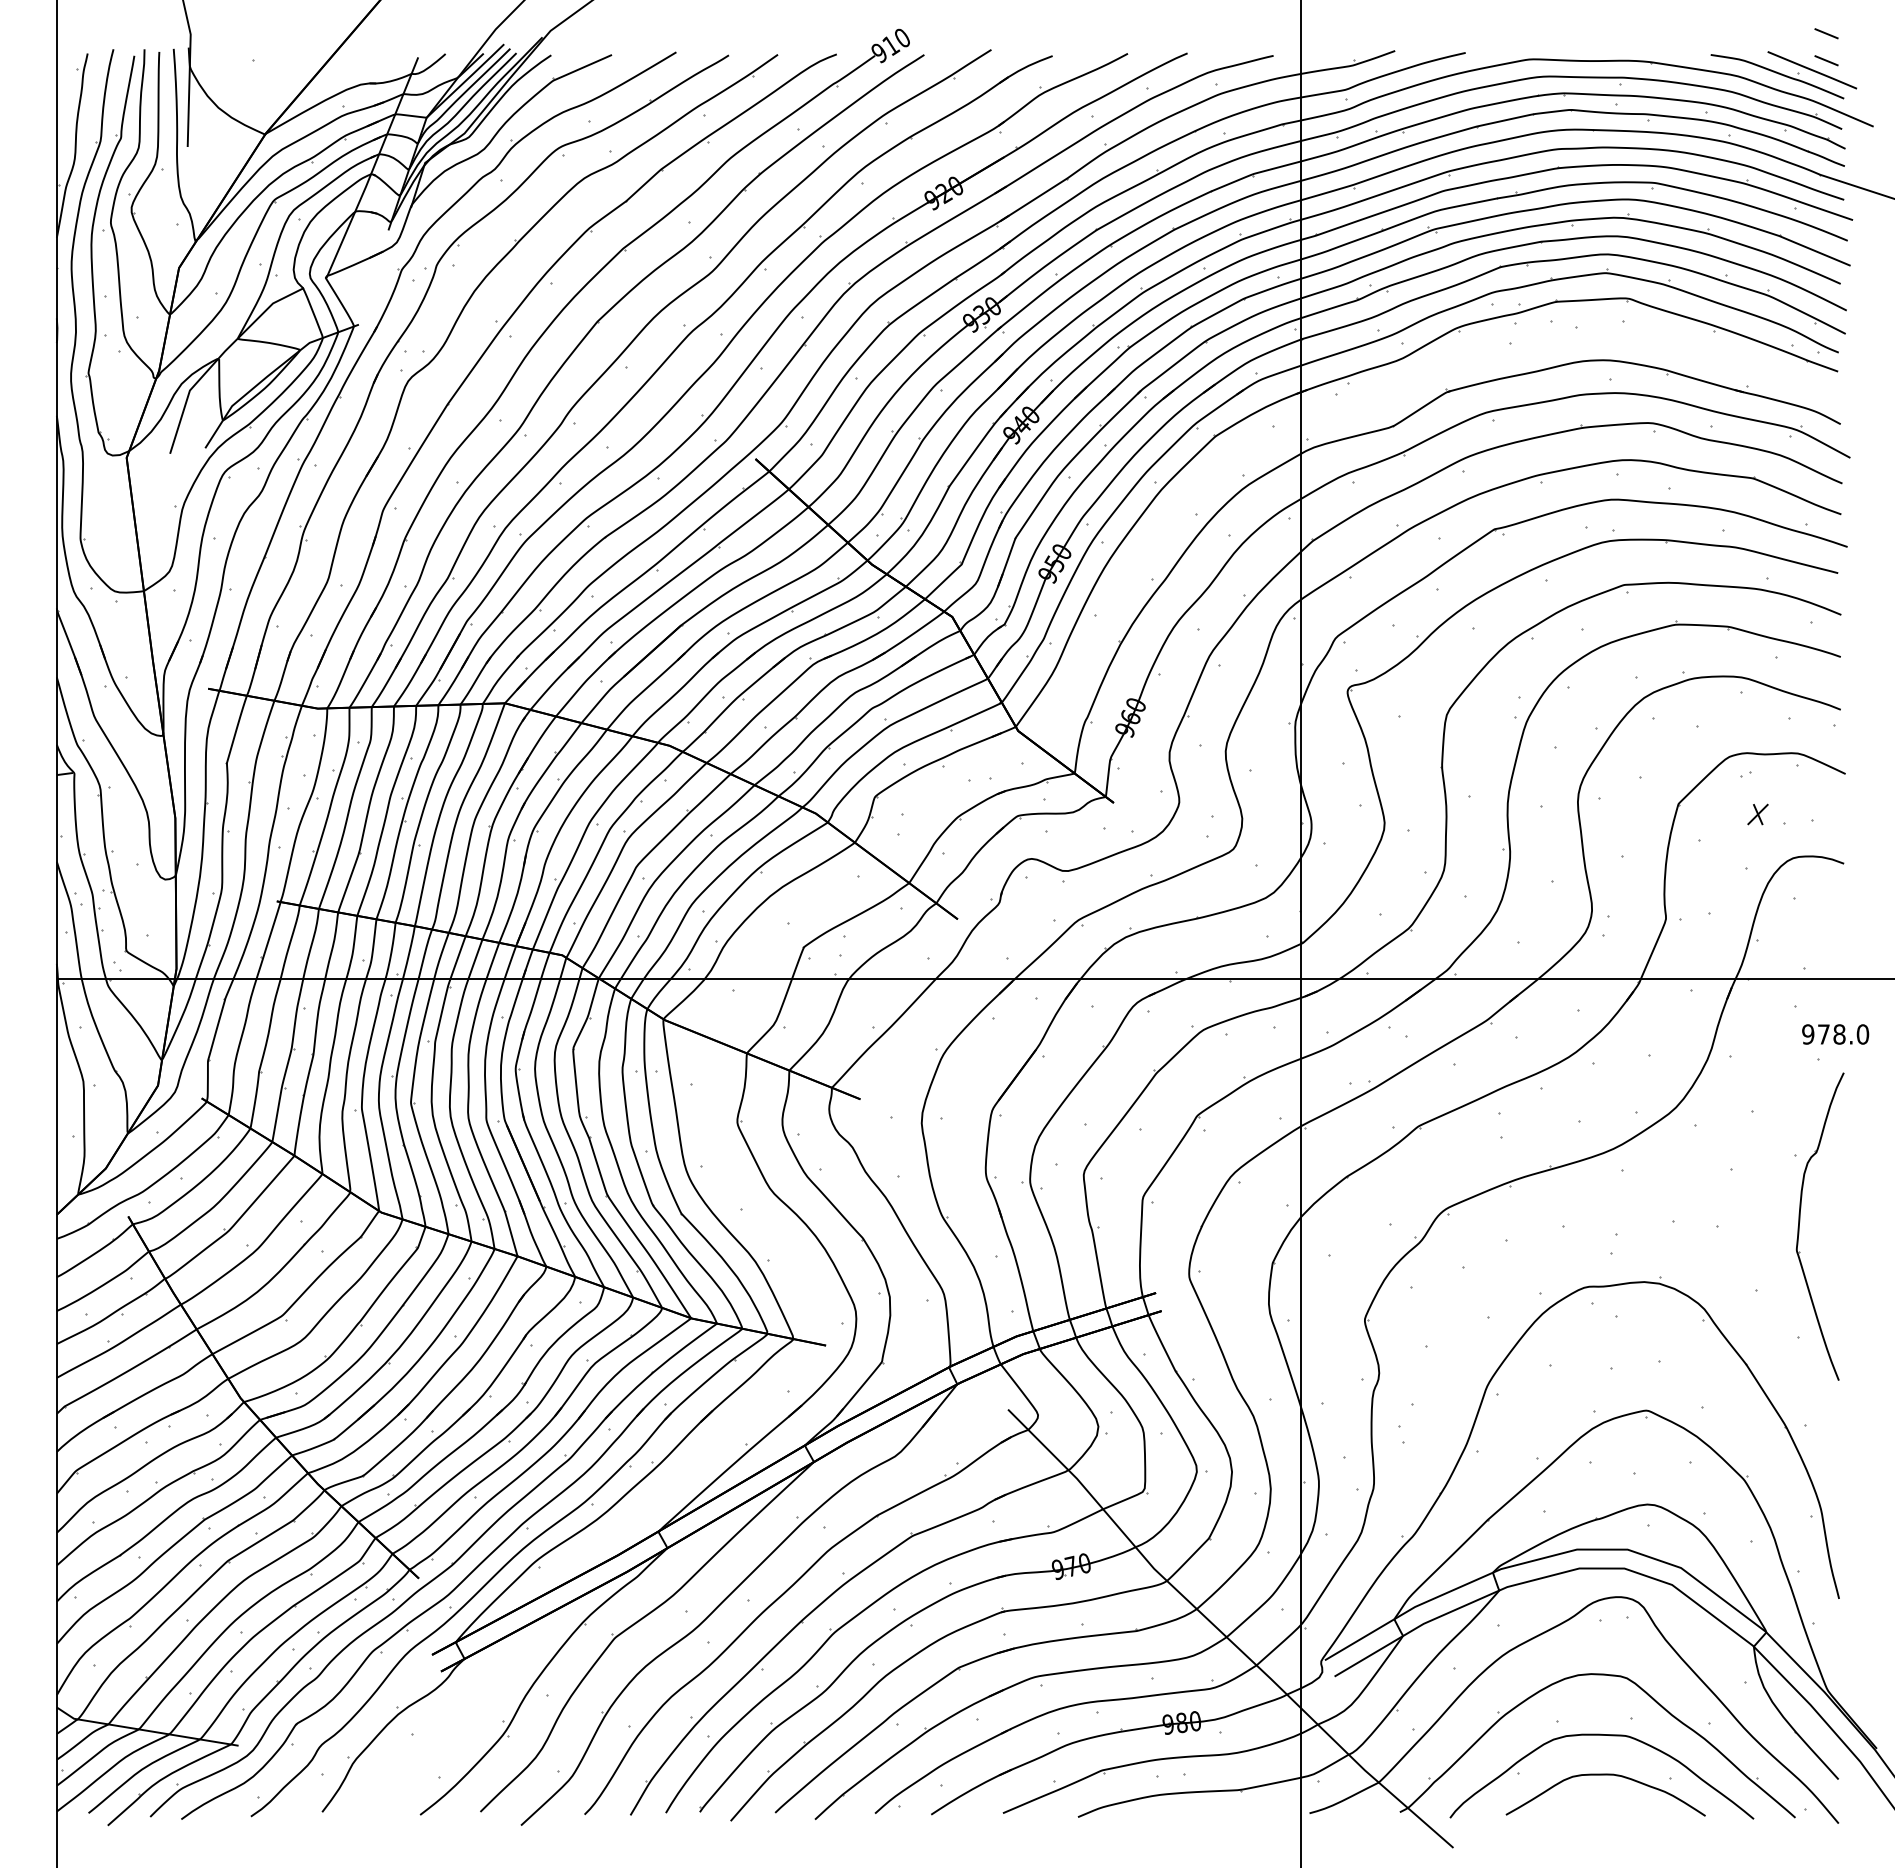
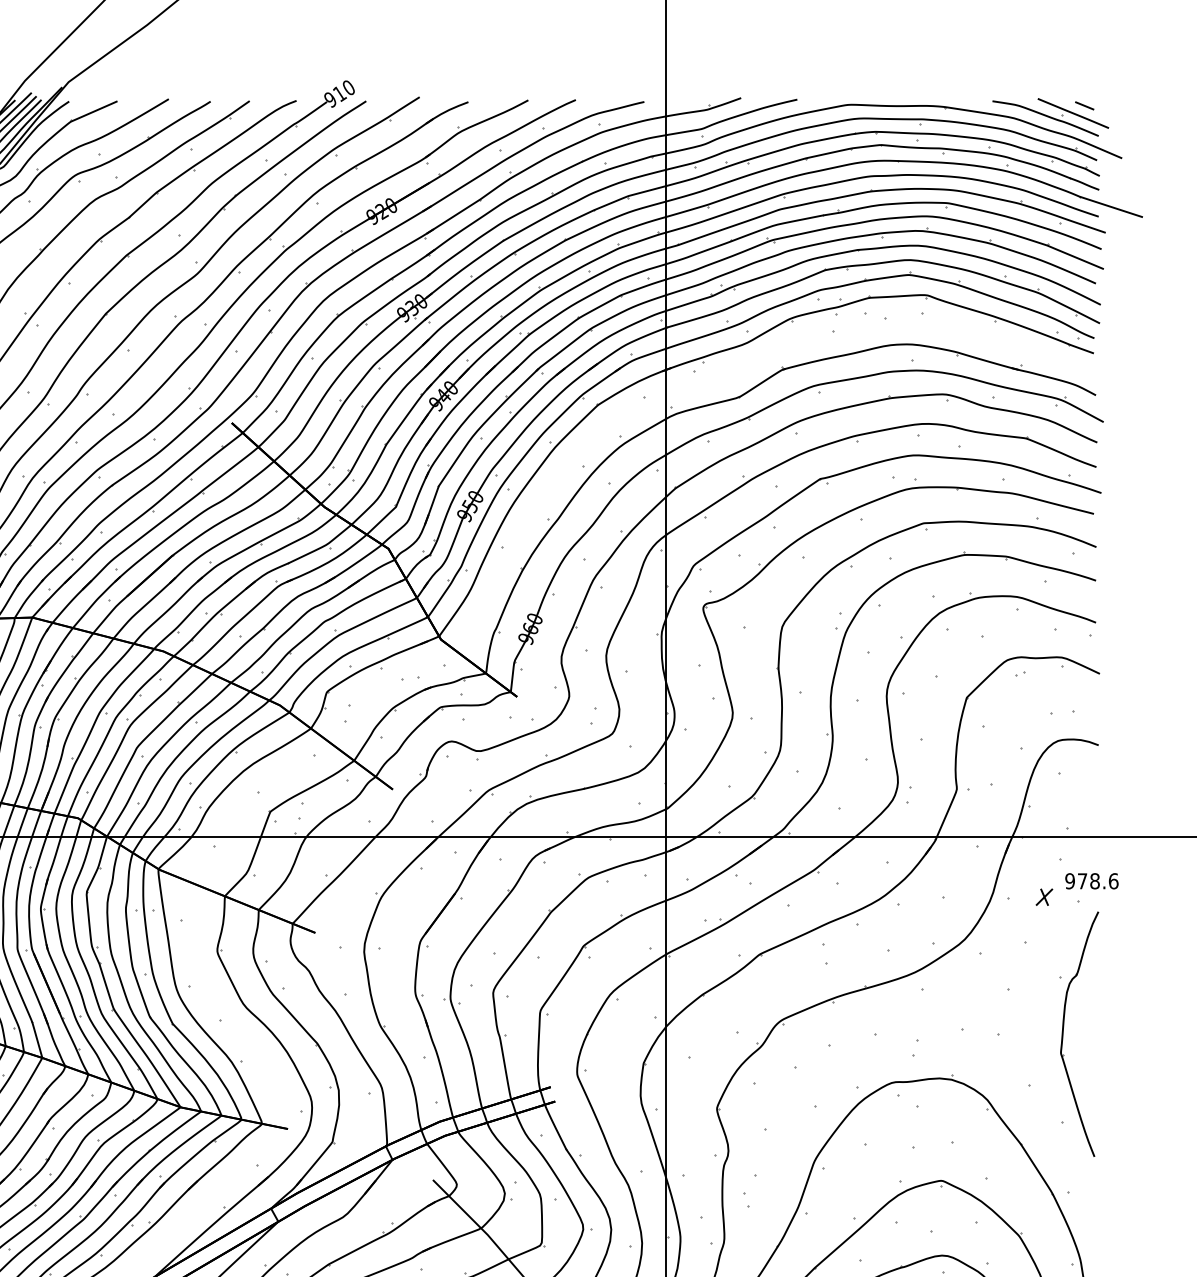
line: (1826, 33) -> (1084, 84), removed
part: (1757, 814) -> (1044, 897), moved
text: (1862, 1034) -> (1113, 881), 978.0 -> 978.6

